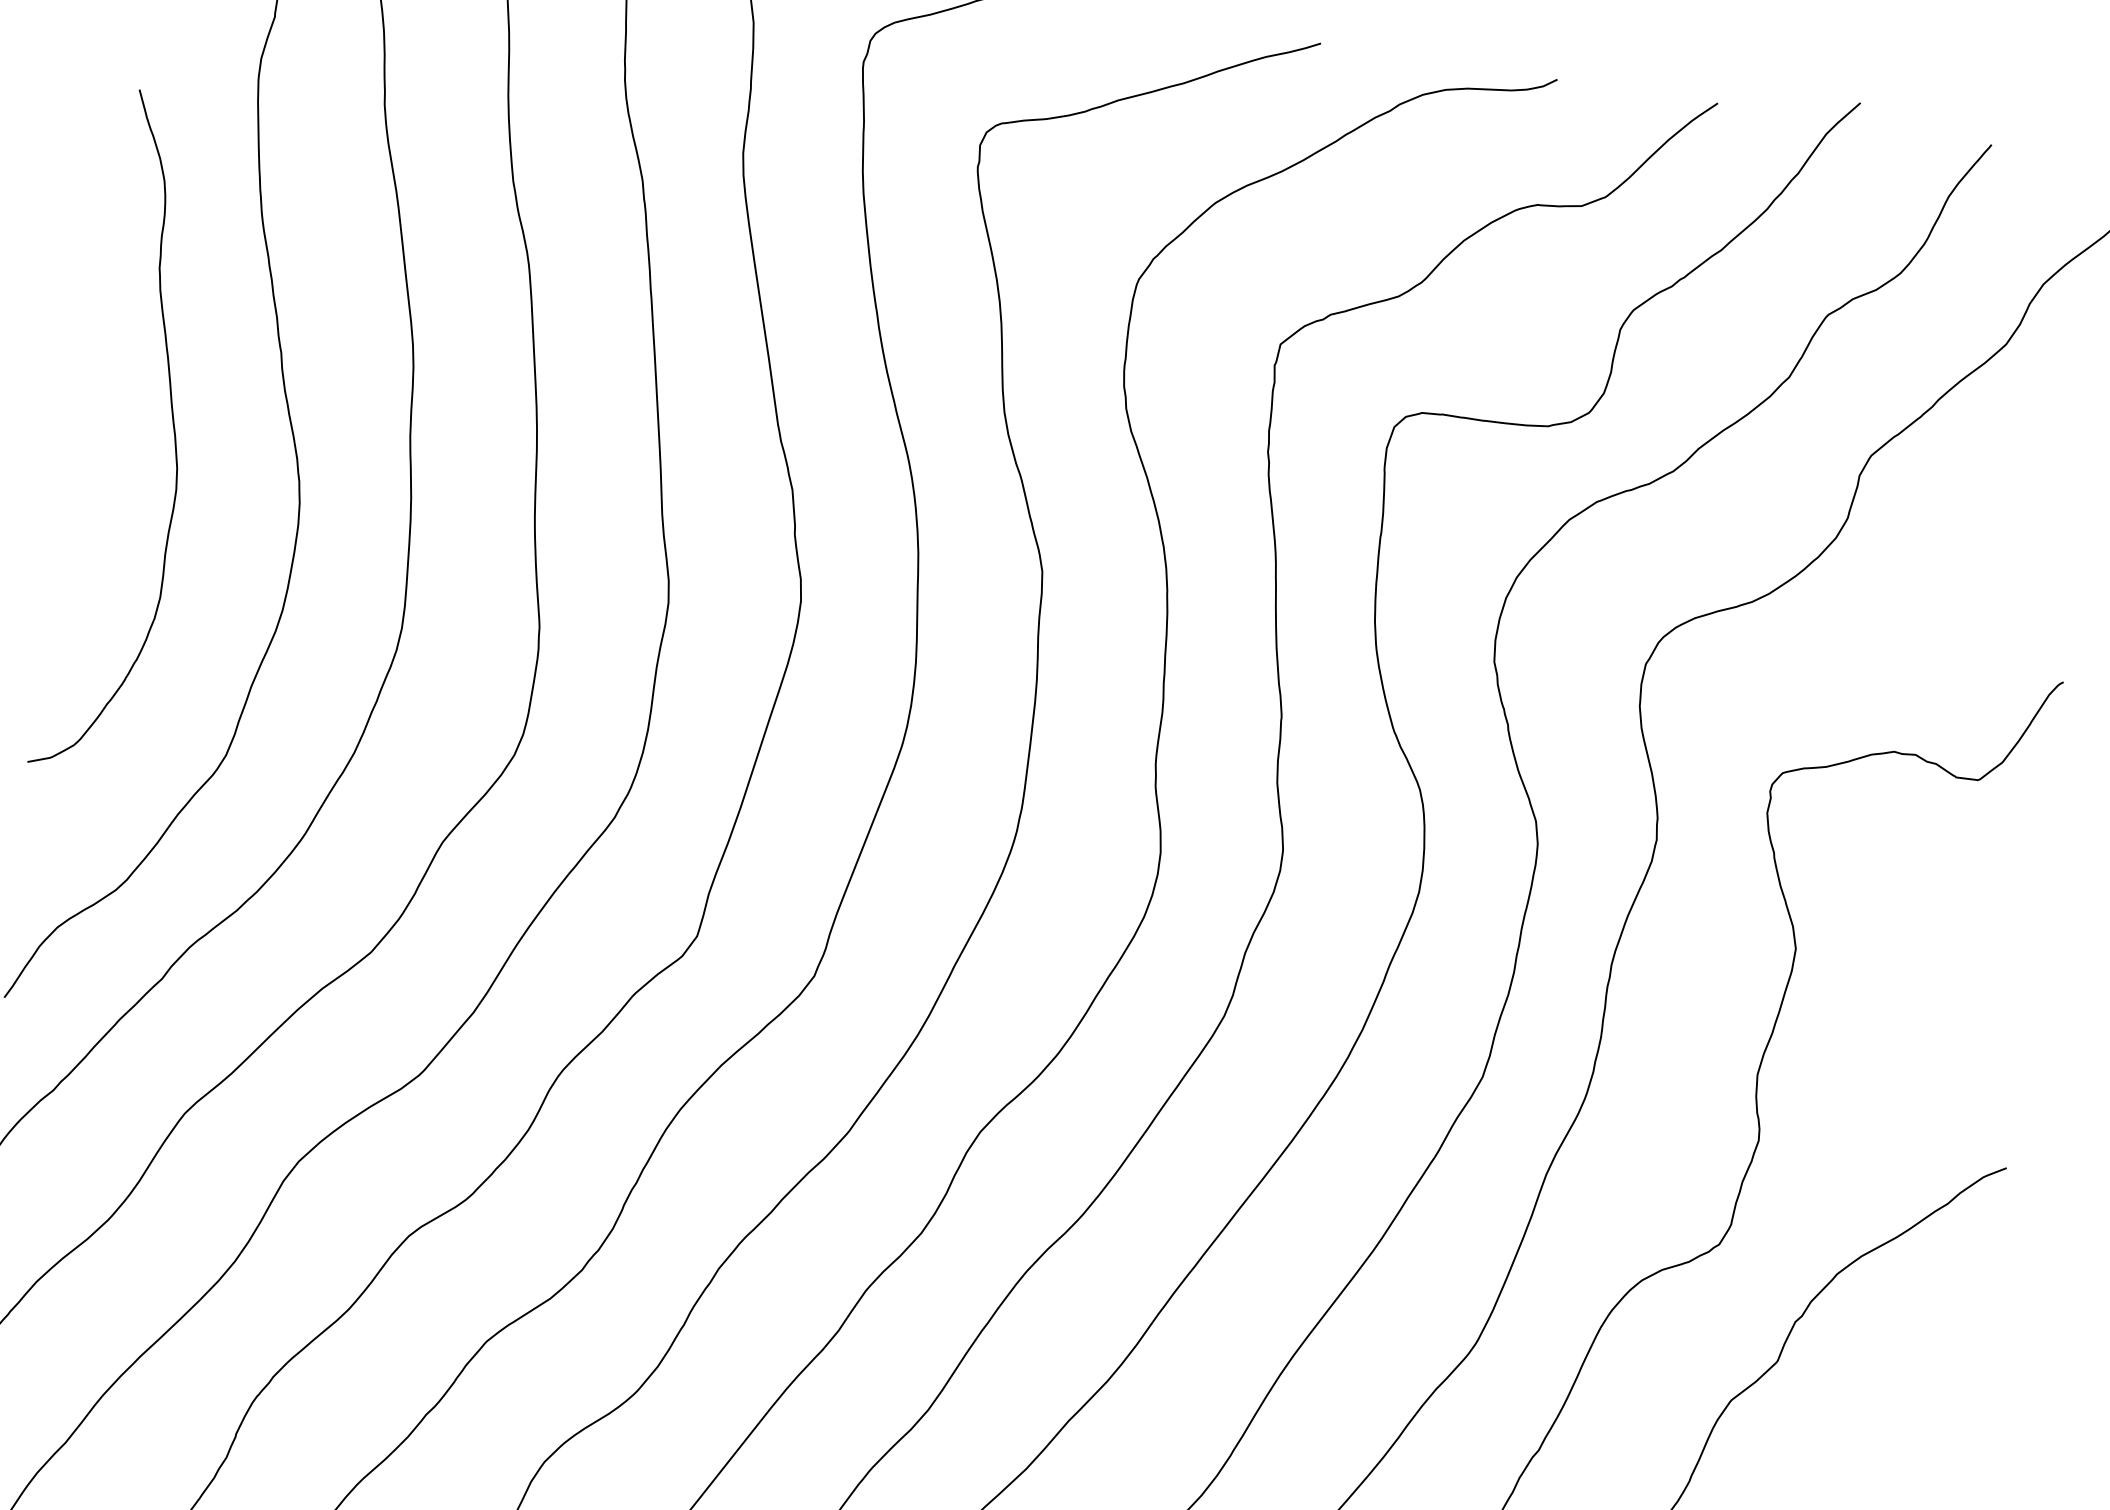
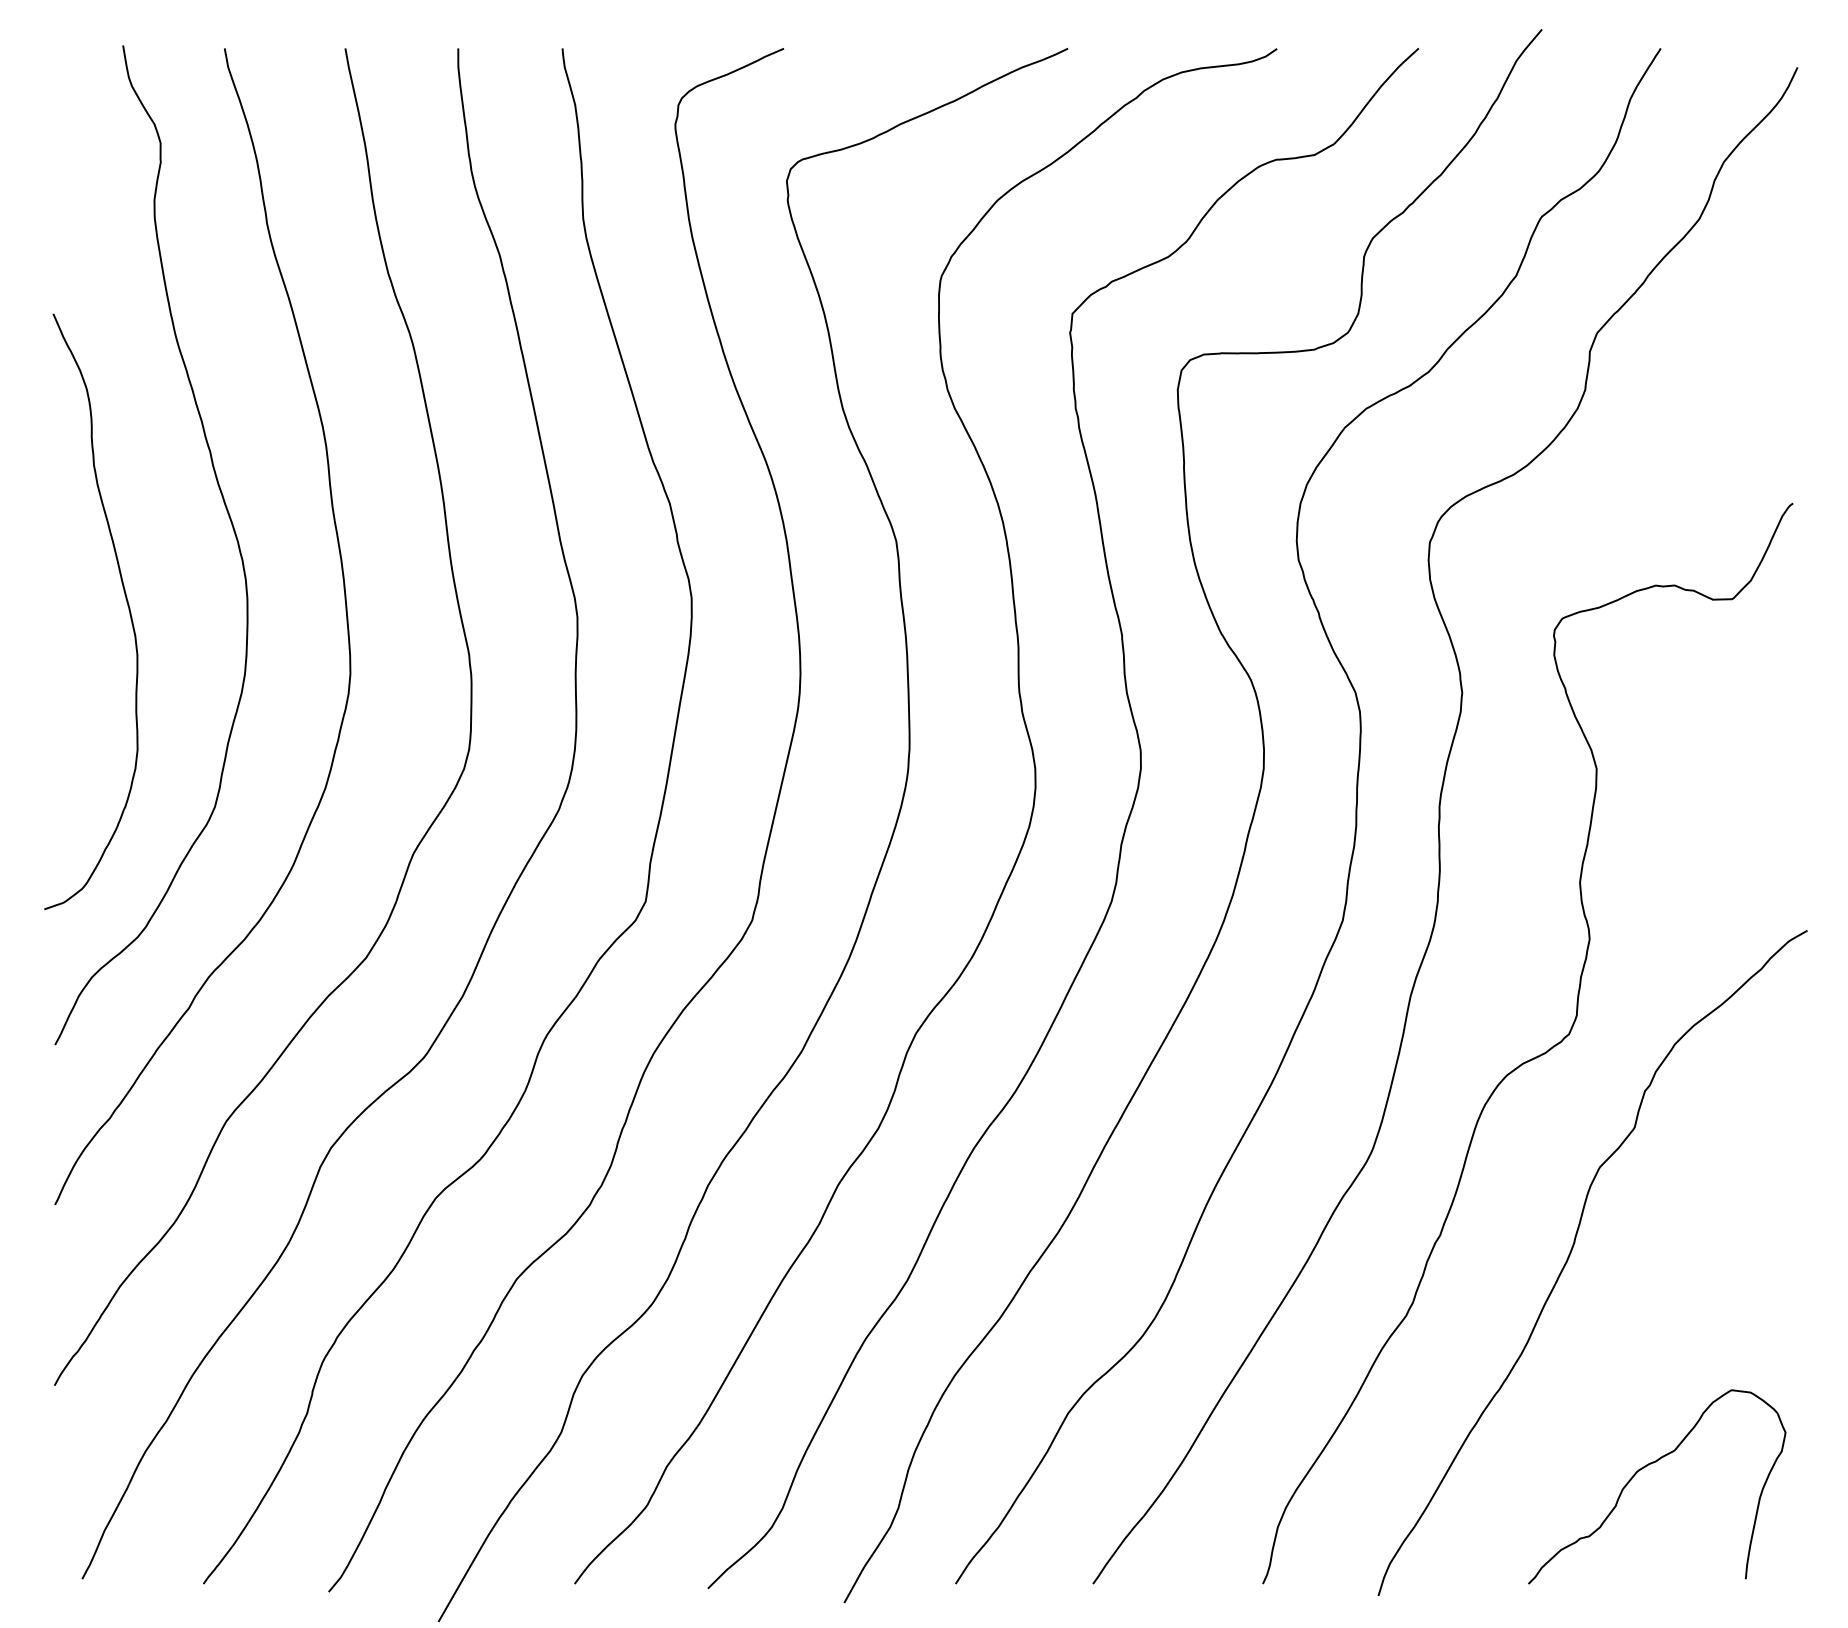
curve: (172, 428) -> (126, 602), moved

